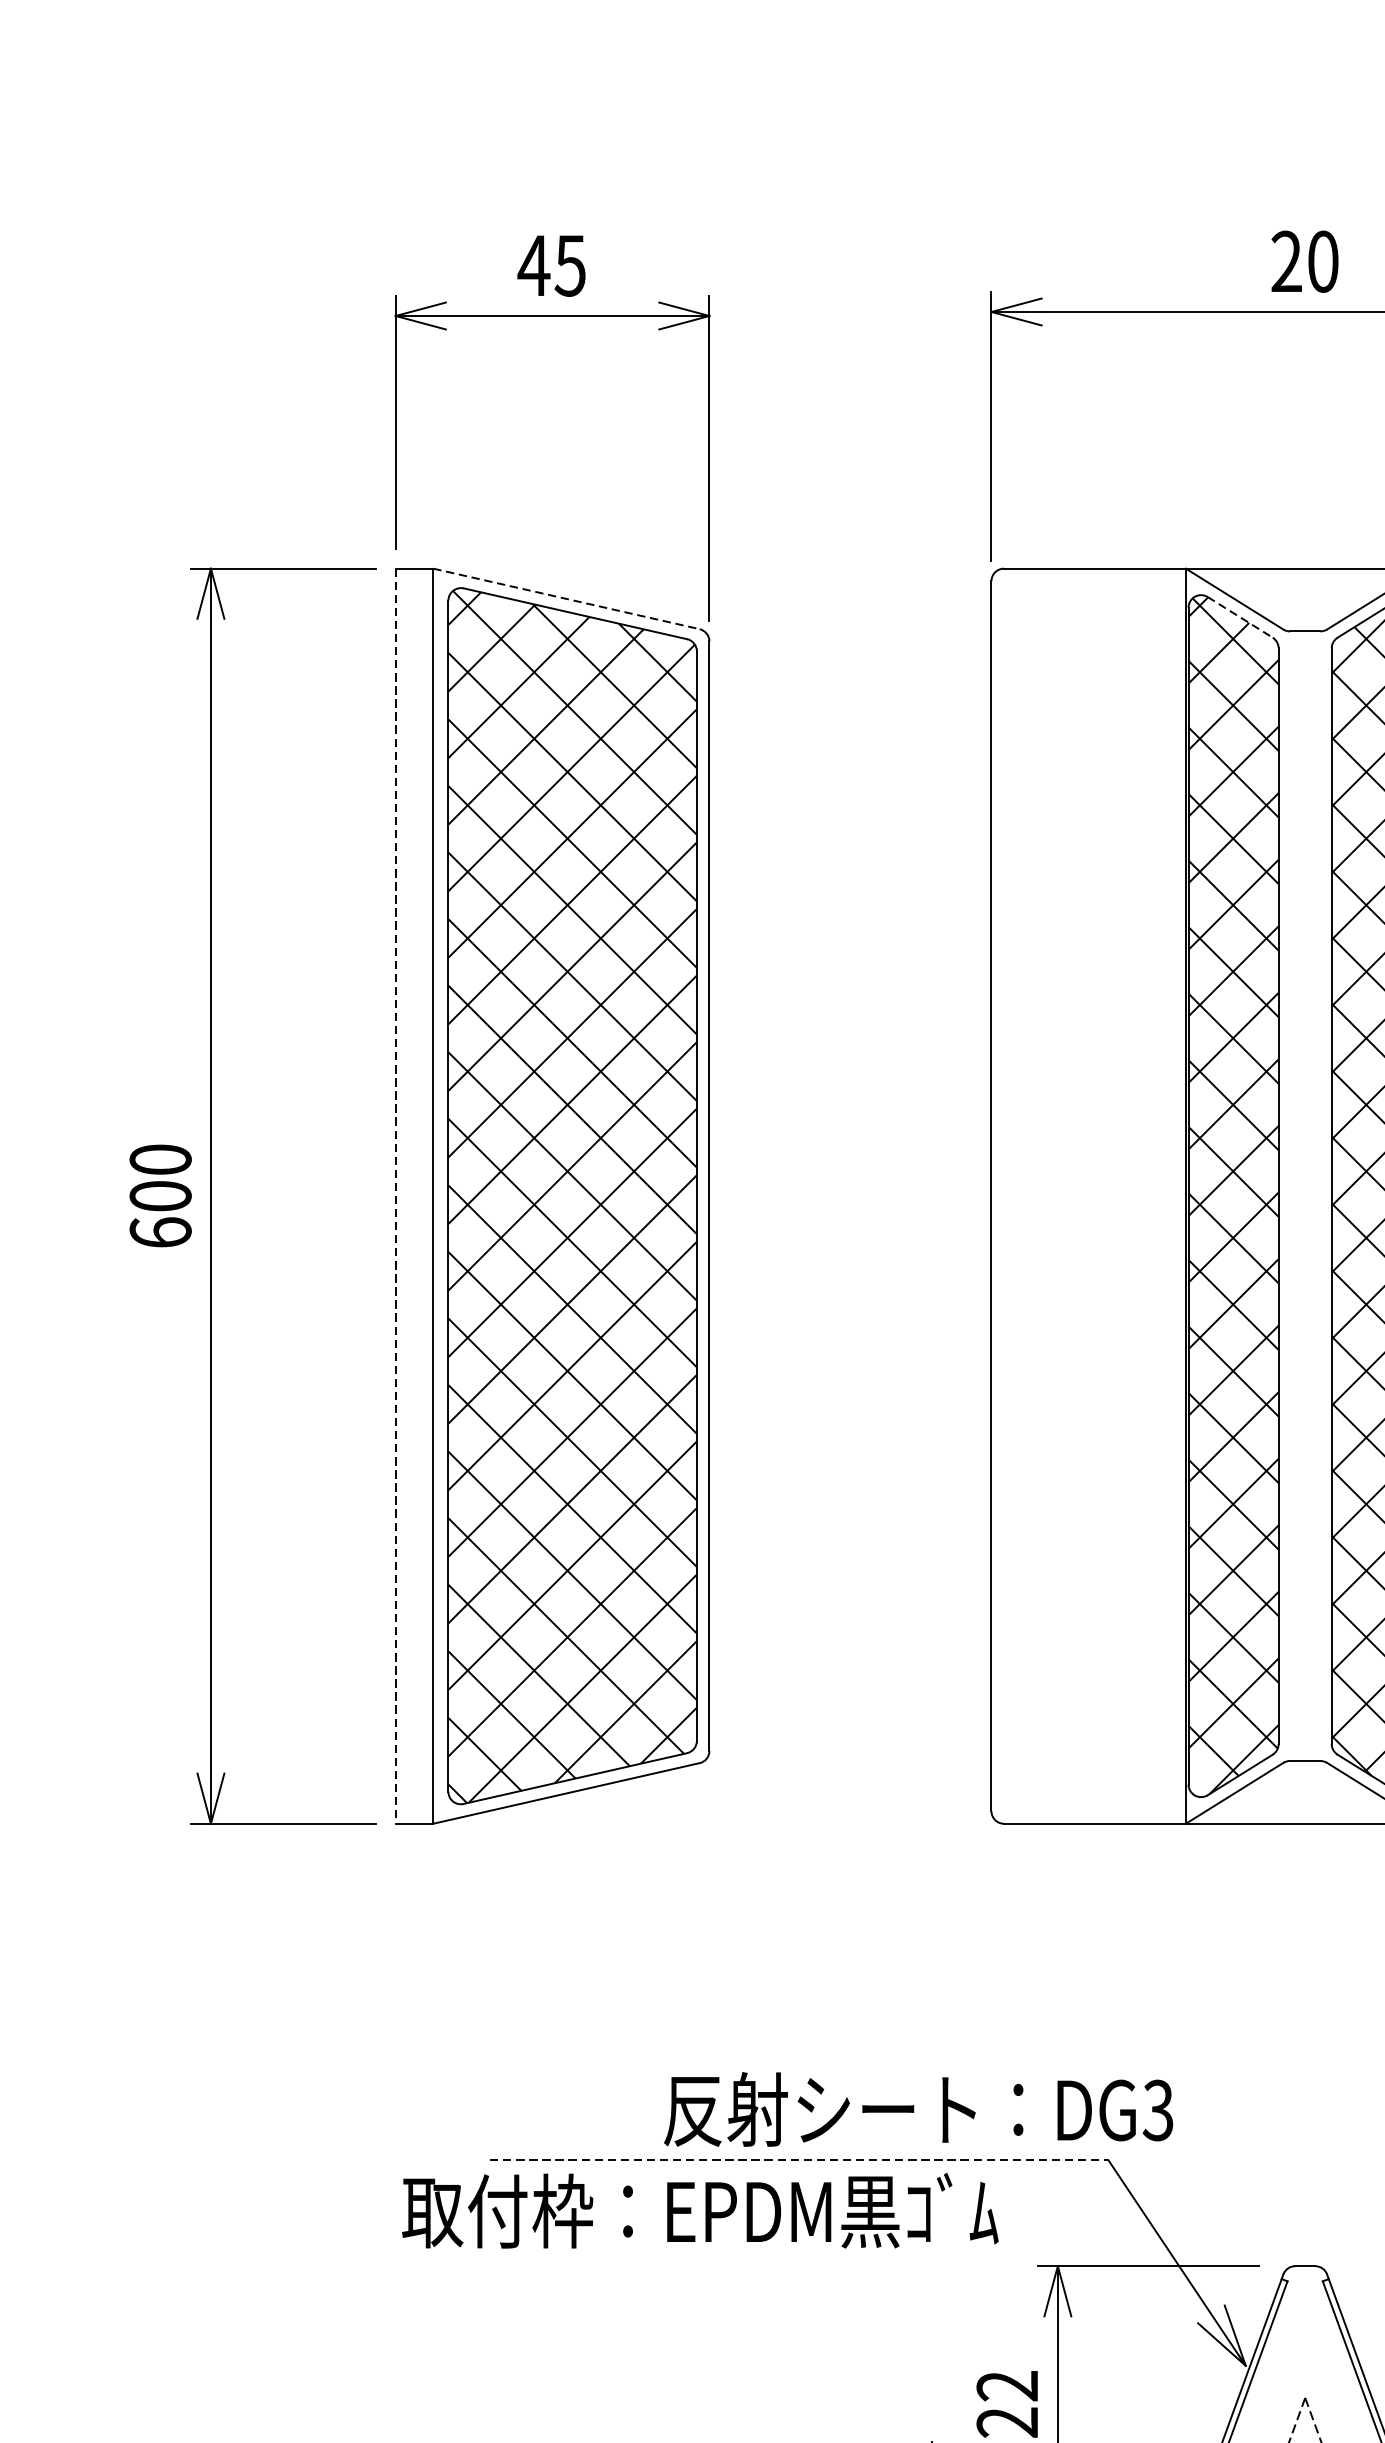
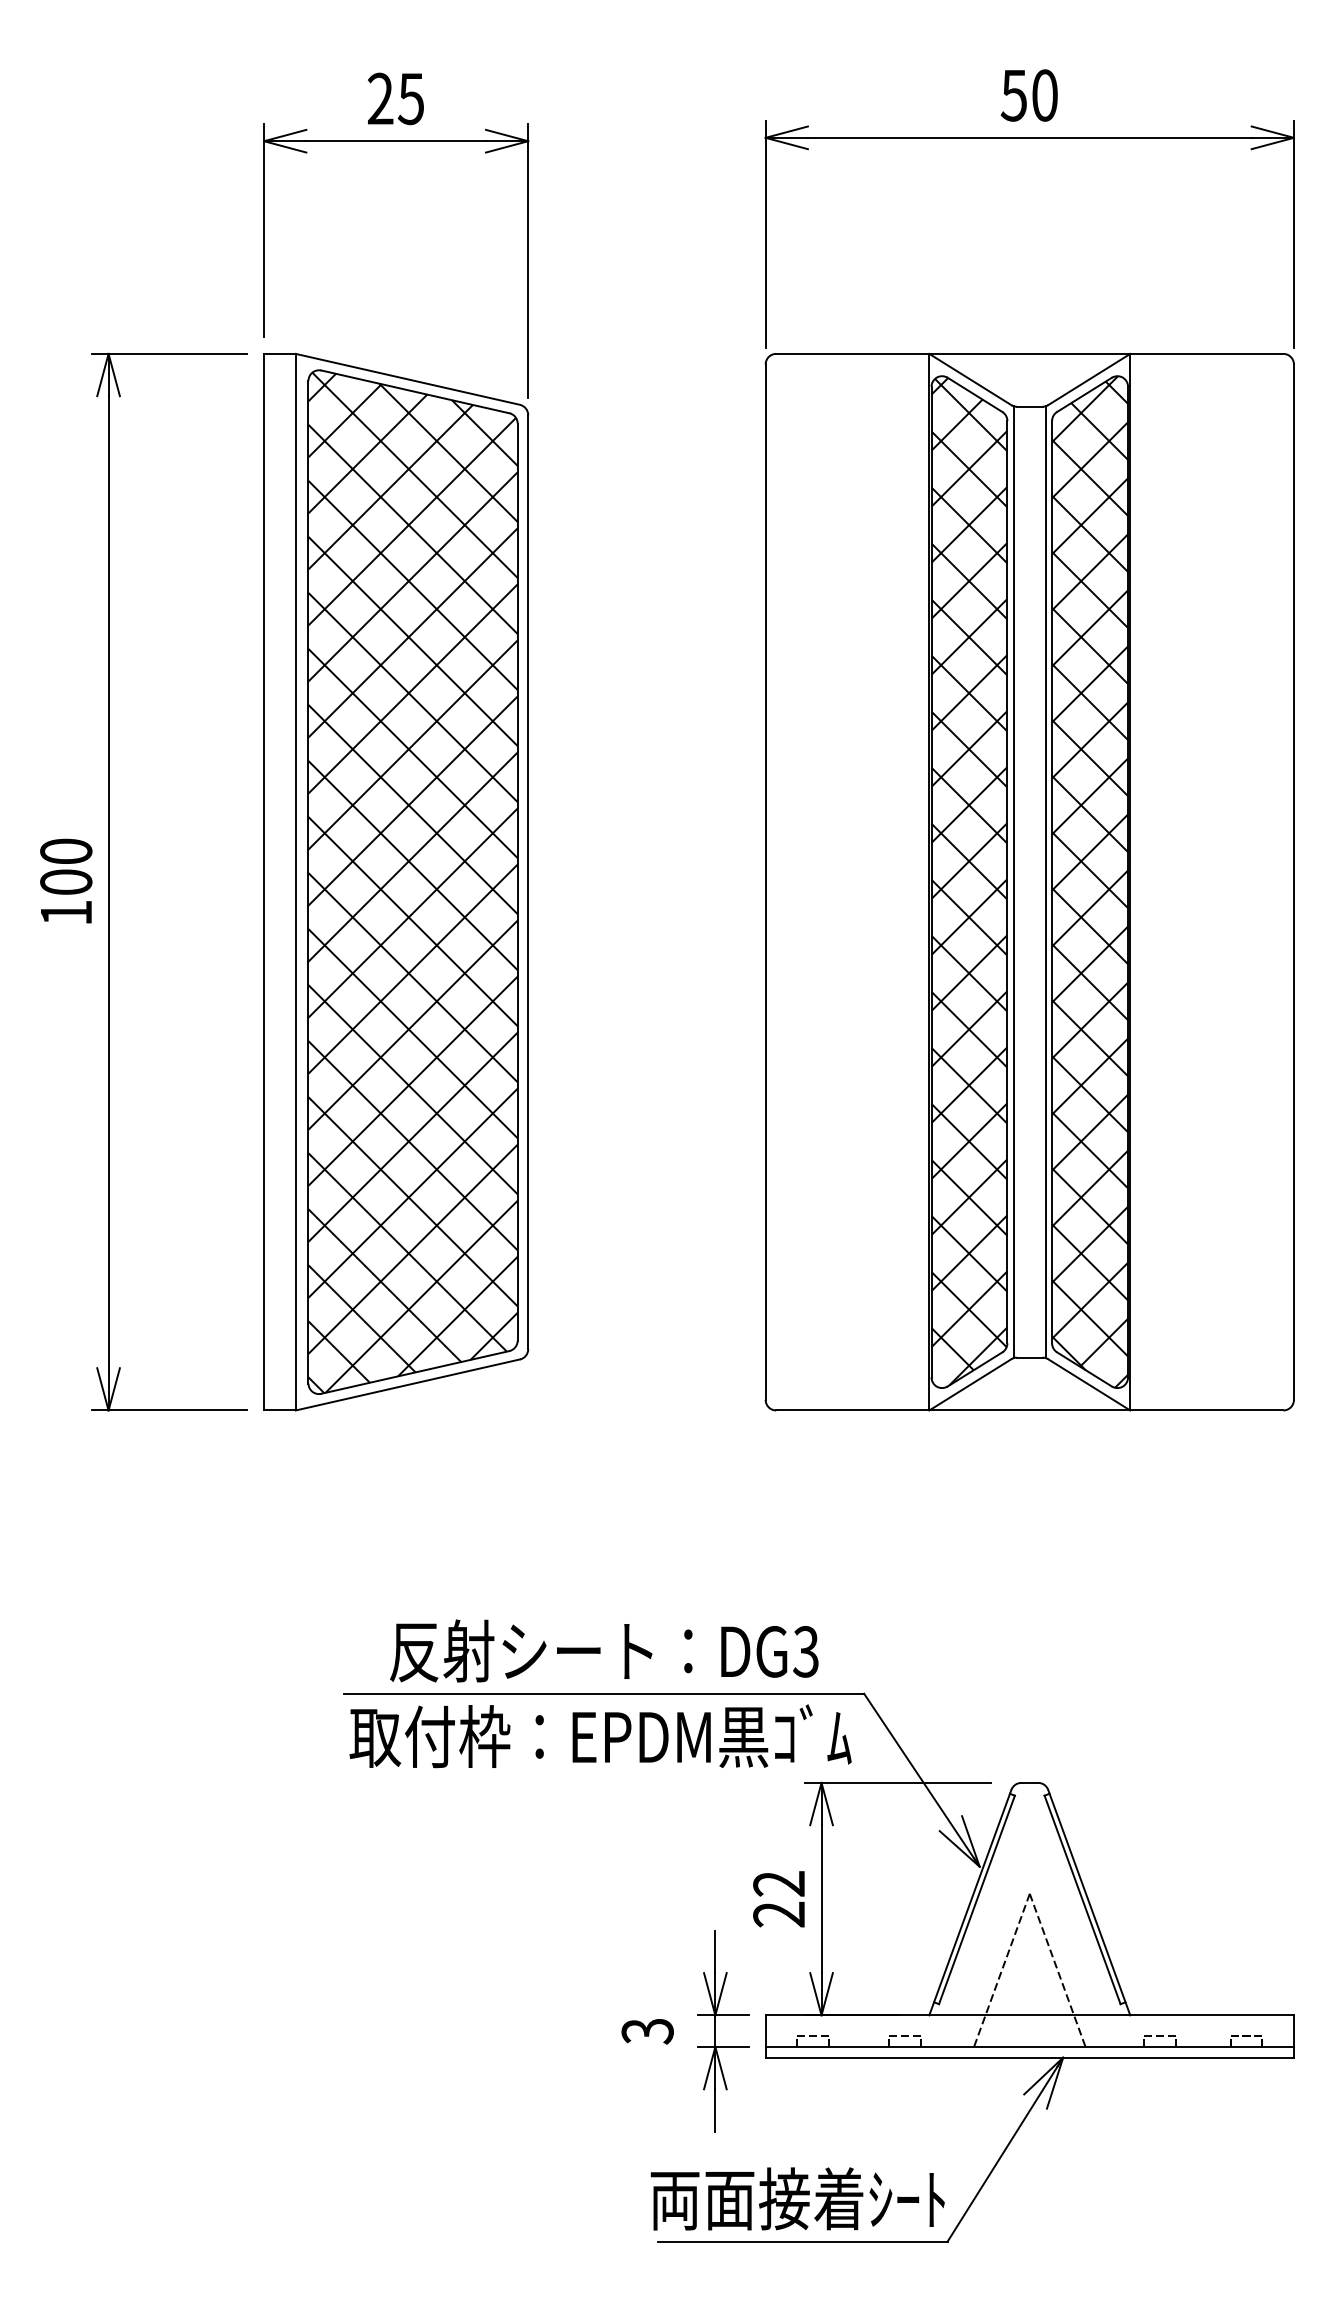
text: (1285, 261) -> (1013, 95), 20 -> 50
text: (533, 265) -> (380, 98), 45 -> 25
line: (566, 599) -> (407, 379), dashed -> solid
line: (1240, 618) -> (975, 395), dashed -> solid
line: (396, 1196) -> (264, 882), dashed -> solid
line: (1285, 1196) -> (1013, 882), added
line: (1323, 1196) -> (1045, 882), added
text: (160, 1232) -> (66, 912), 600 -> 100
text: (918, 2108) -> (604, 1650), moved
line: (800, 2159) -> (604, 1693), dashed -> solid
text: (700, 2211) -> (600, 1736), moved

